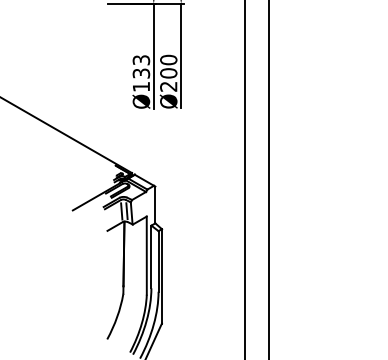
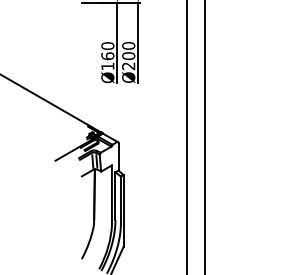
text: (140, 67) -> (107, 51), Ø133 -> Ø160

